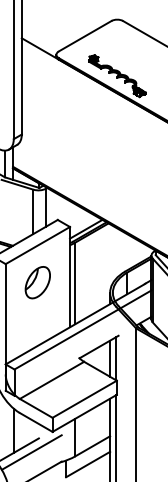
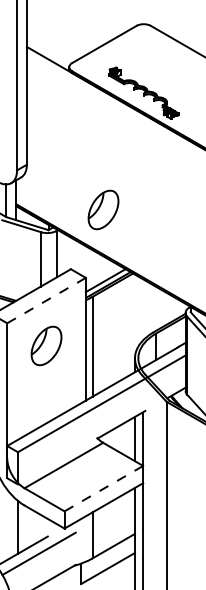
part: (84, 171) -> (103, 209), added
line: (37, 245) -> (46, 300), solid -> dashed
line: (85, 399) -> (104, 488), solid -> dashed

